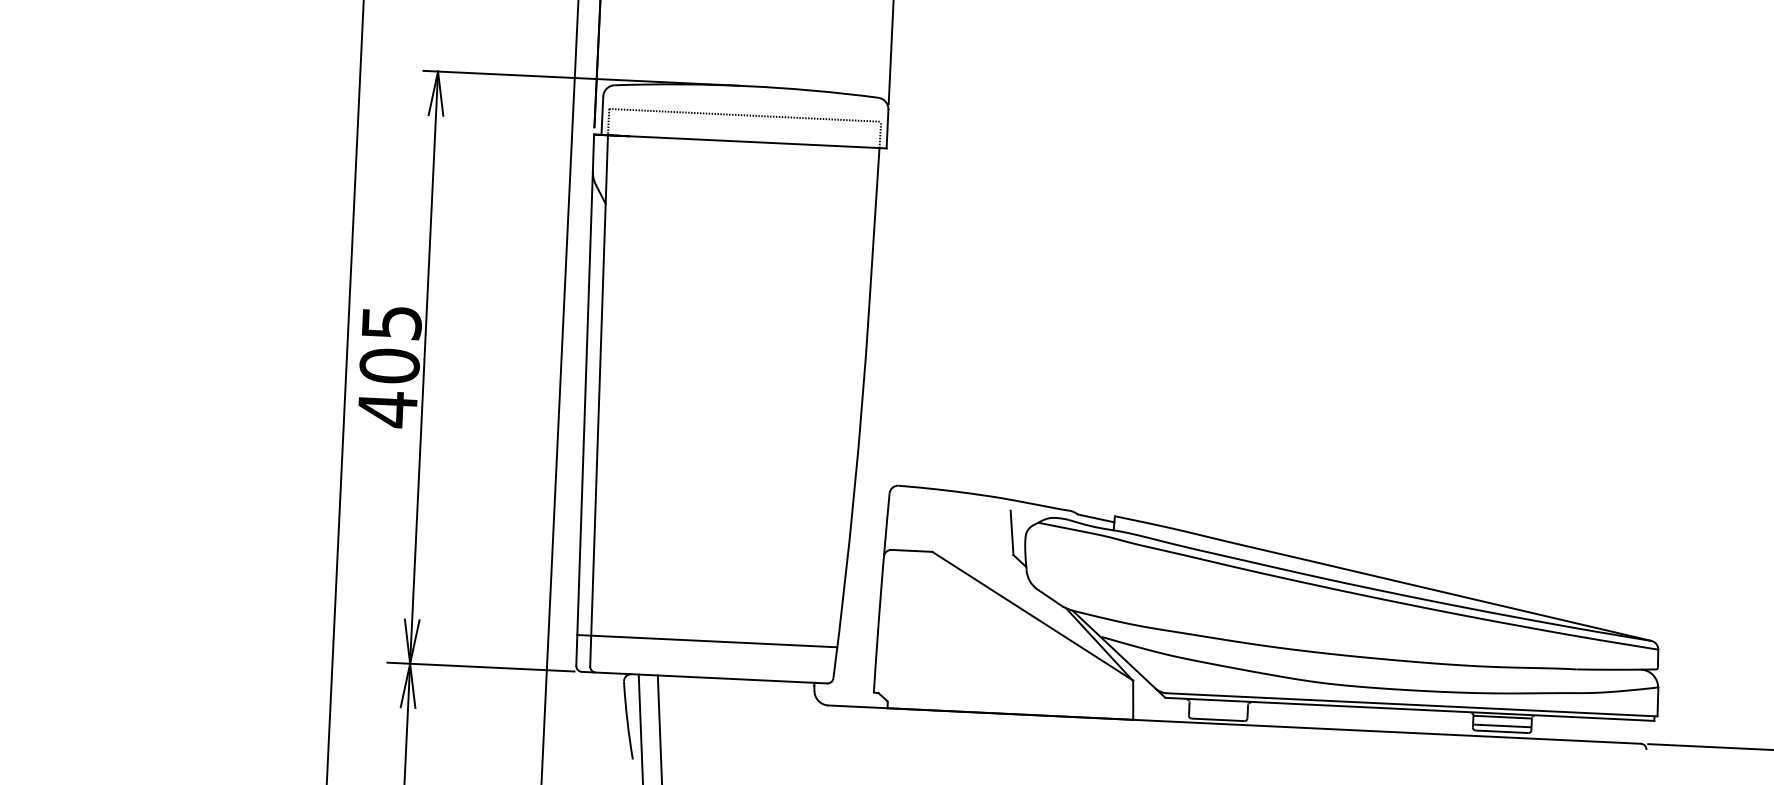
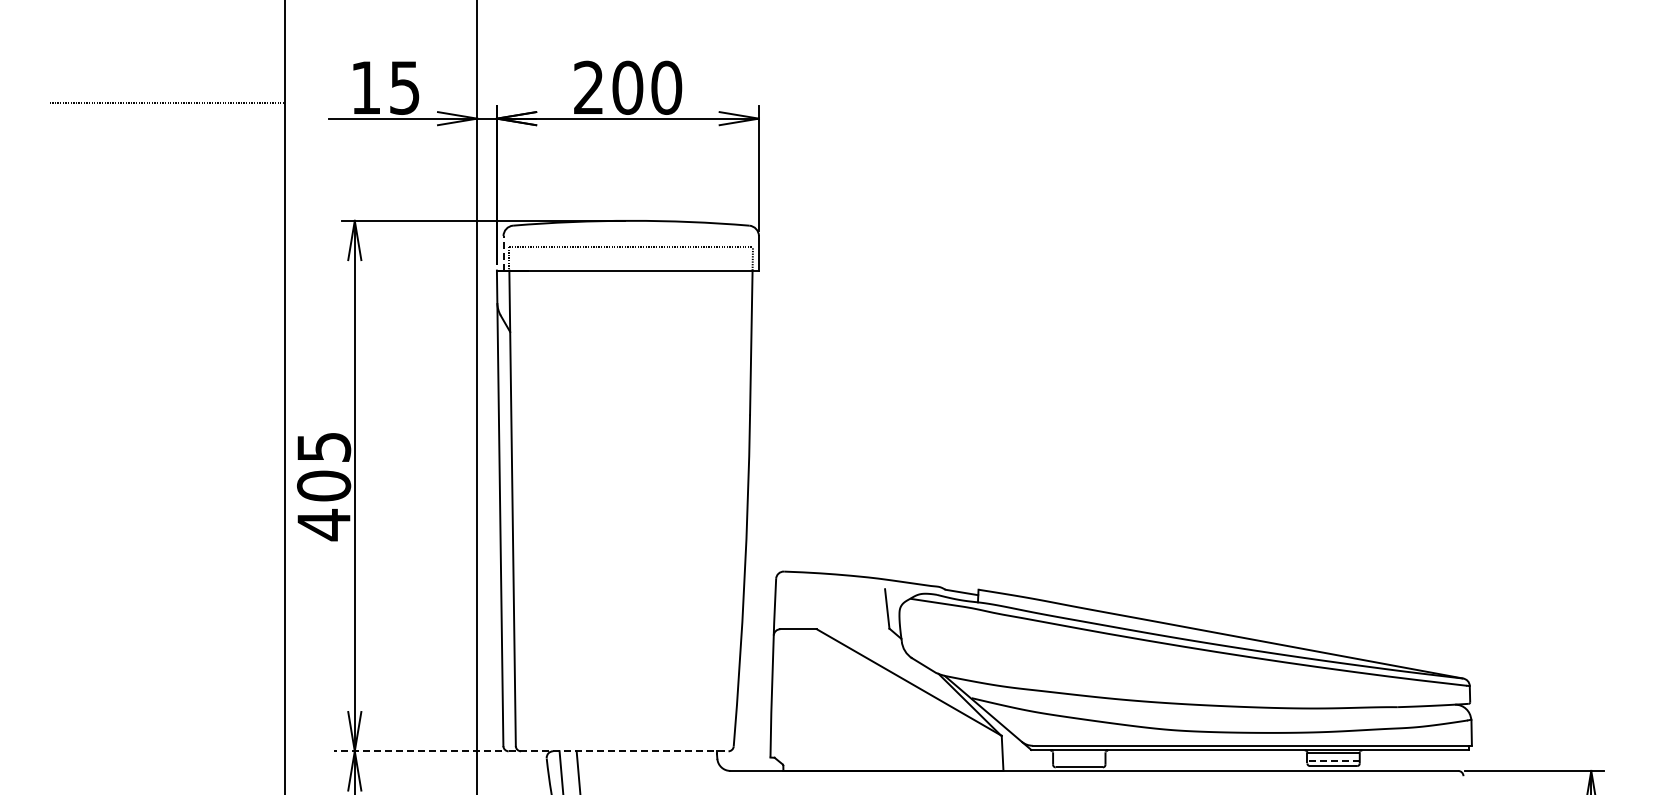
line: (602, 114) -> (503, 252), solid -> dashed
line: (707, 641) -> (619, 718), removed
line: (481, 667) -> (418, 751), solid -> dashed
line: (704, 677) -> (618, 751), solid -> dashed
line: (1502, 725) -> (1333, 760), solid -> dashed

